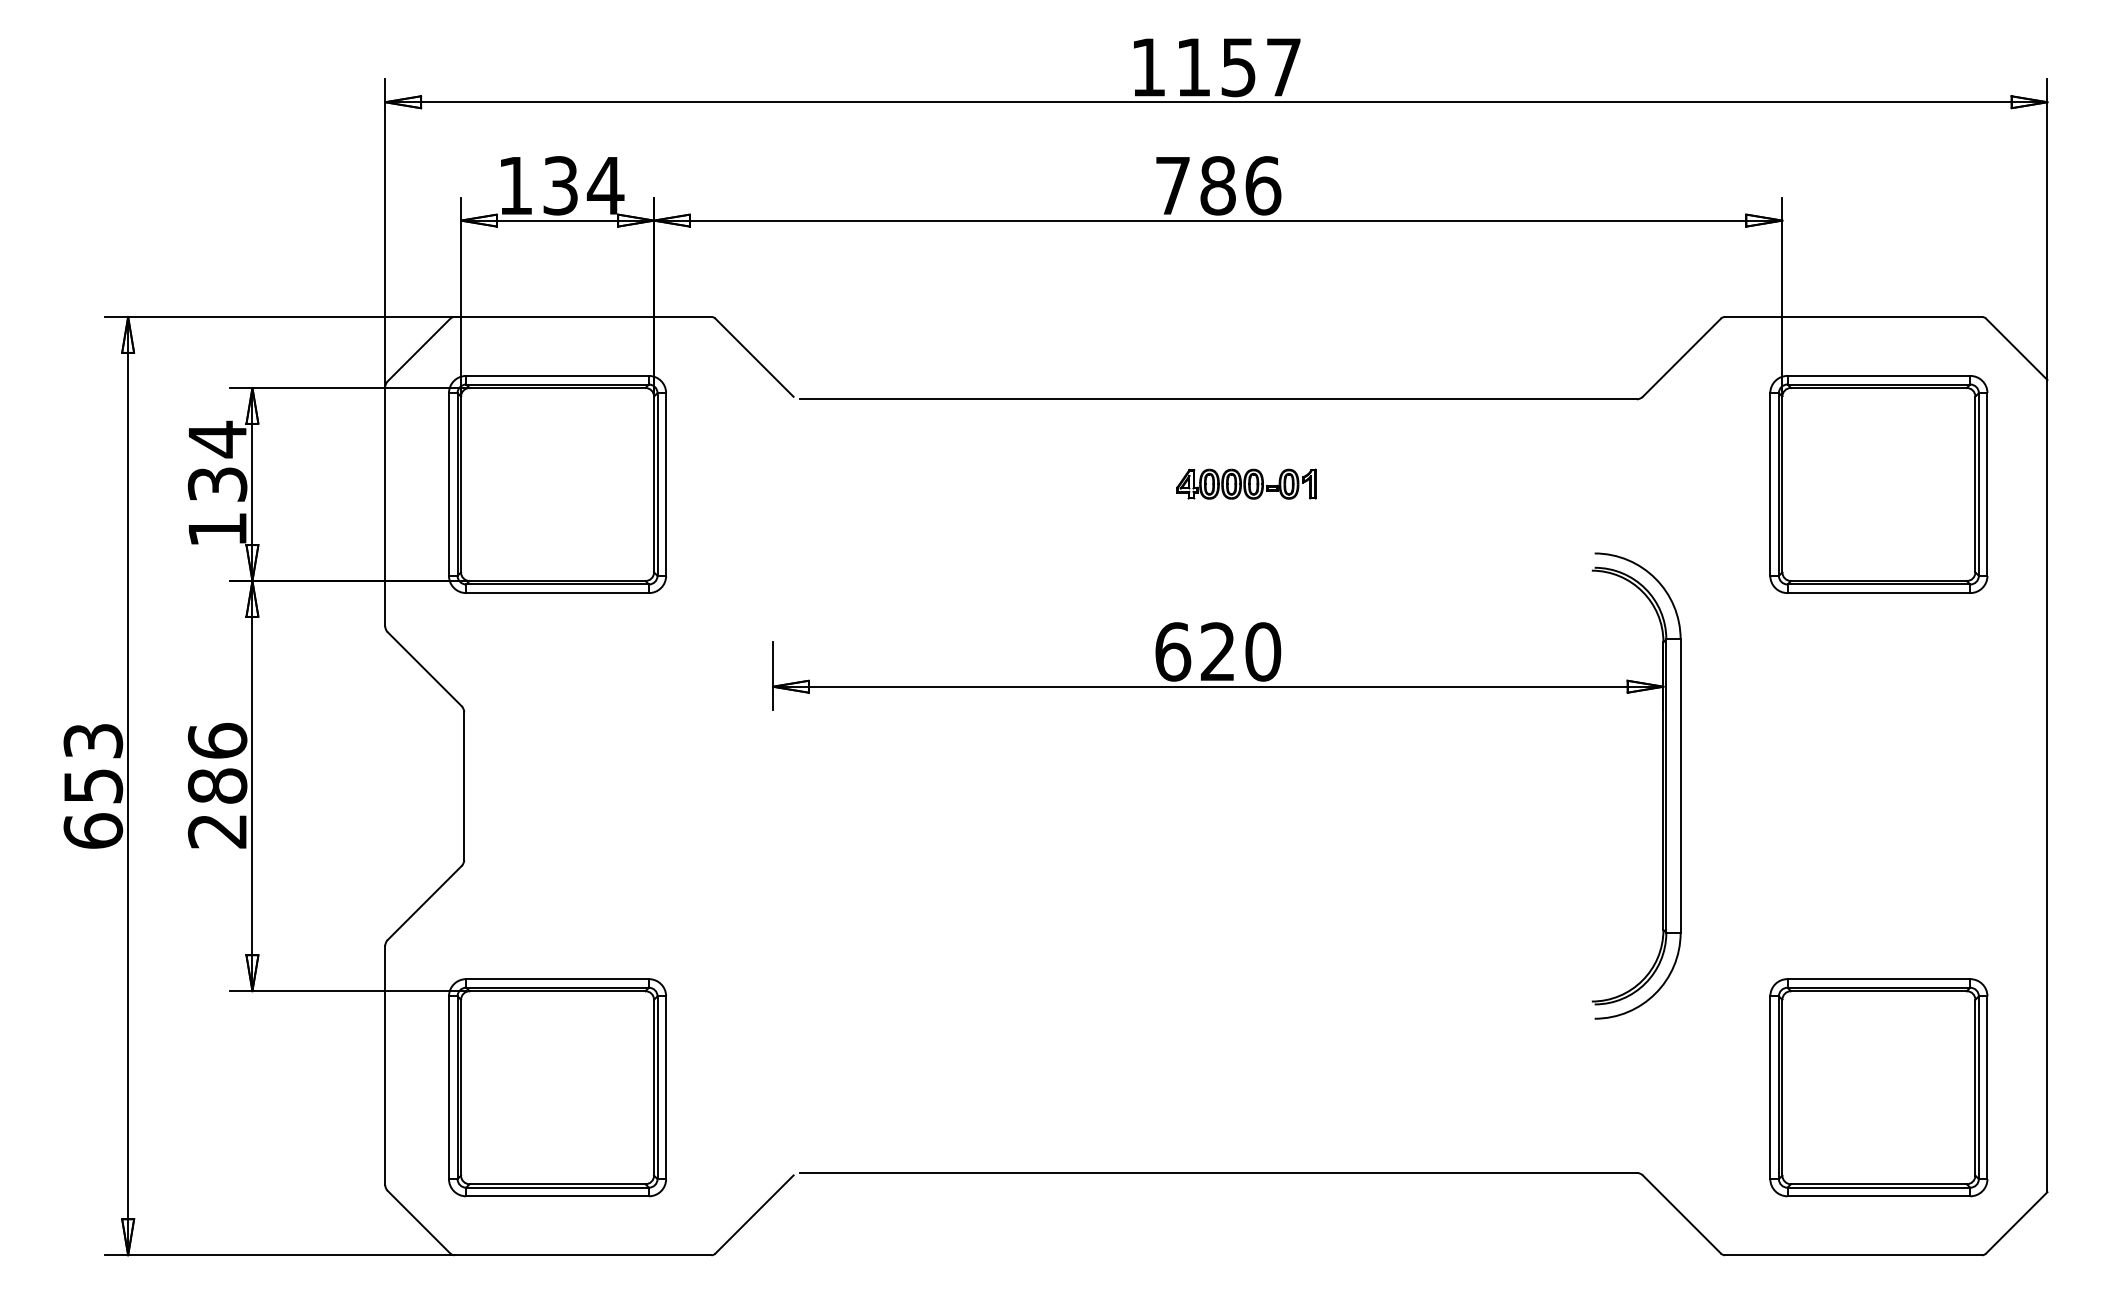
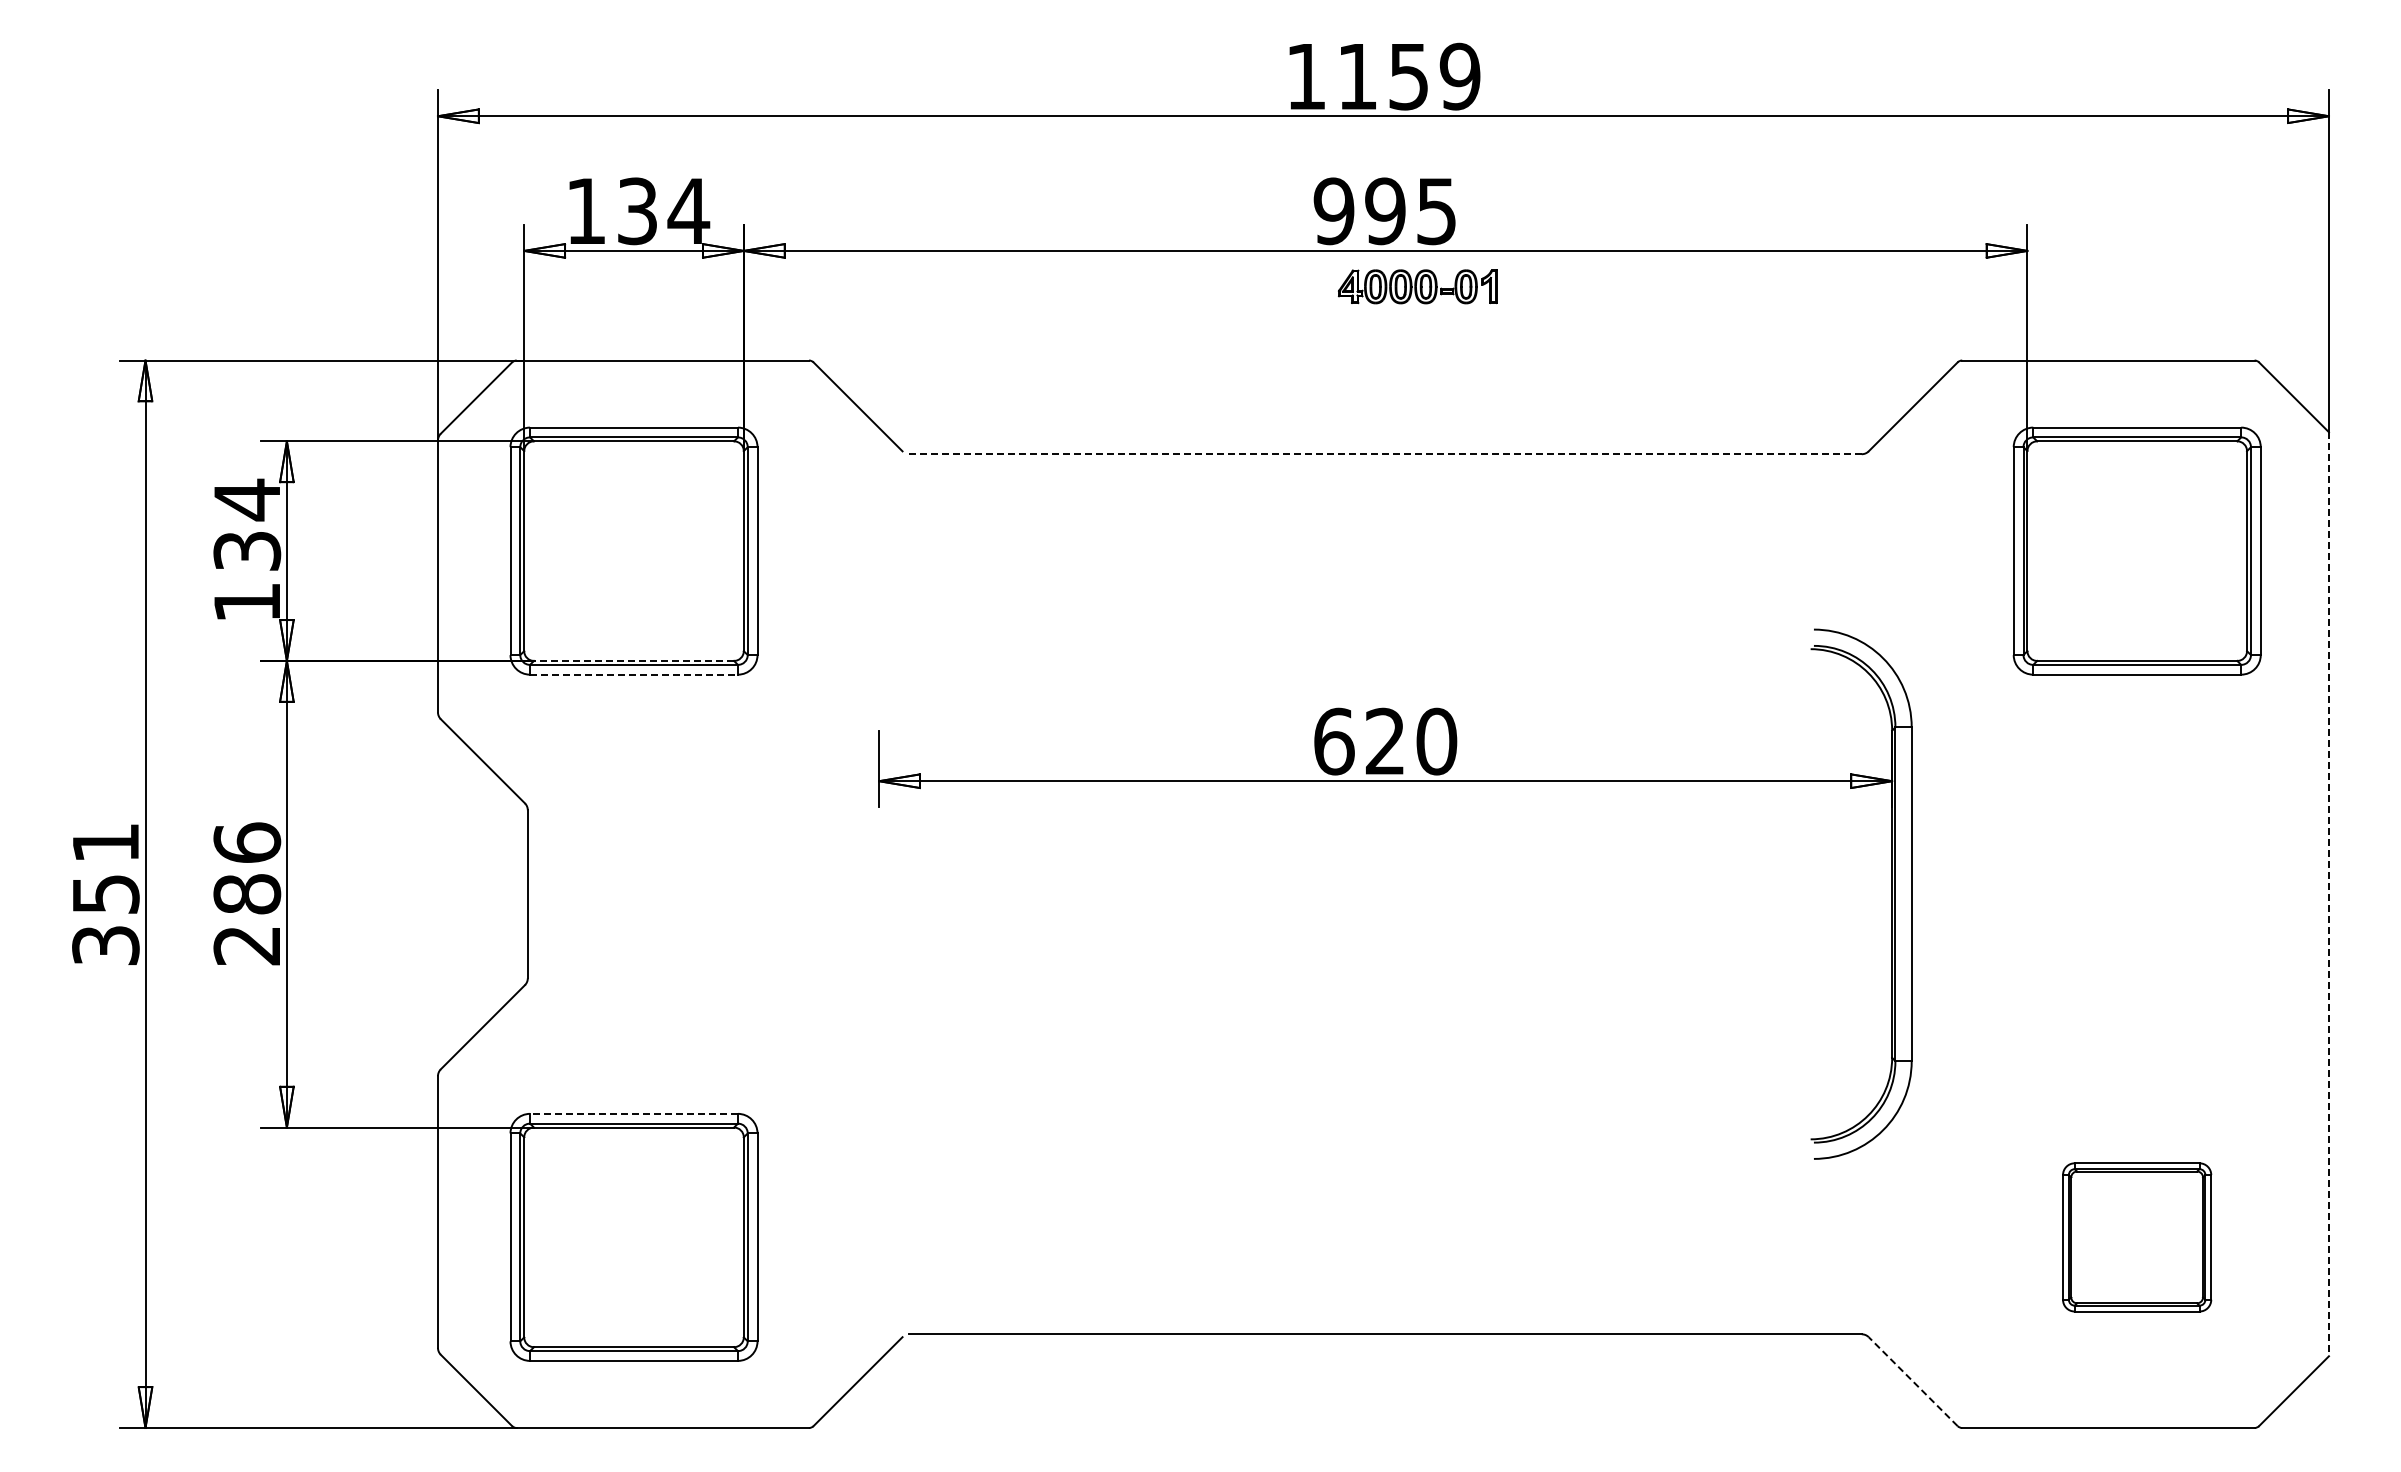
text: (1283, 67) -> (1459, 76), 1157 -> 1159
text: (1218, 185) -> (1385, 211), 786 -> 995
line: (1218, 399) -> (1386, 454), solid -> dashed
part: (1246, 483) -> (1417, 286), moved
line: (557, 580) -> (633, 660), solid -> dashed
line: (557, 592) -> (634, 674), solid -> dashed
text: (92, 786) -> (105, 894), 653 -> 351
line: (2047, 786) -> (2328, 894), solid -> dashed
line: (557, 978) -> (634, 1113), solid -> dashed
part: (1878, 1087) -> (2136, 1237), size x0.6
line: (1682, 1214) -> (1913, 1381), solid -> dashed

